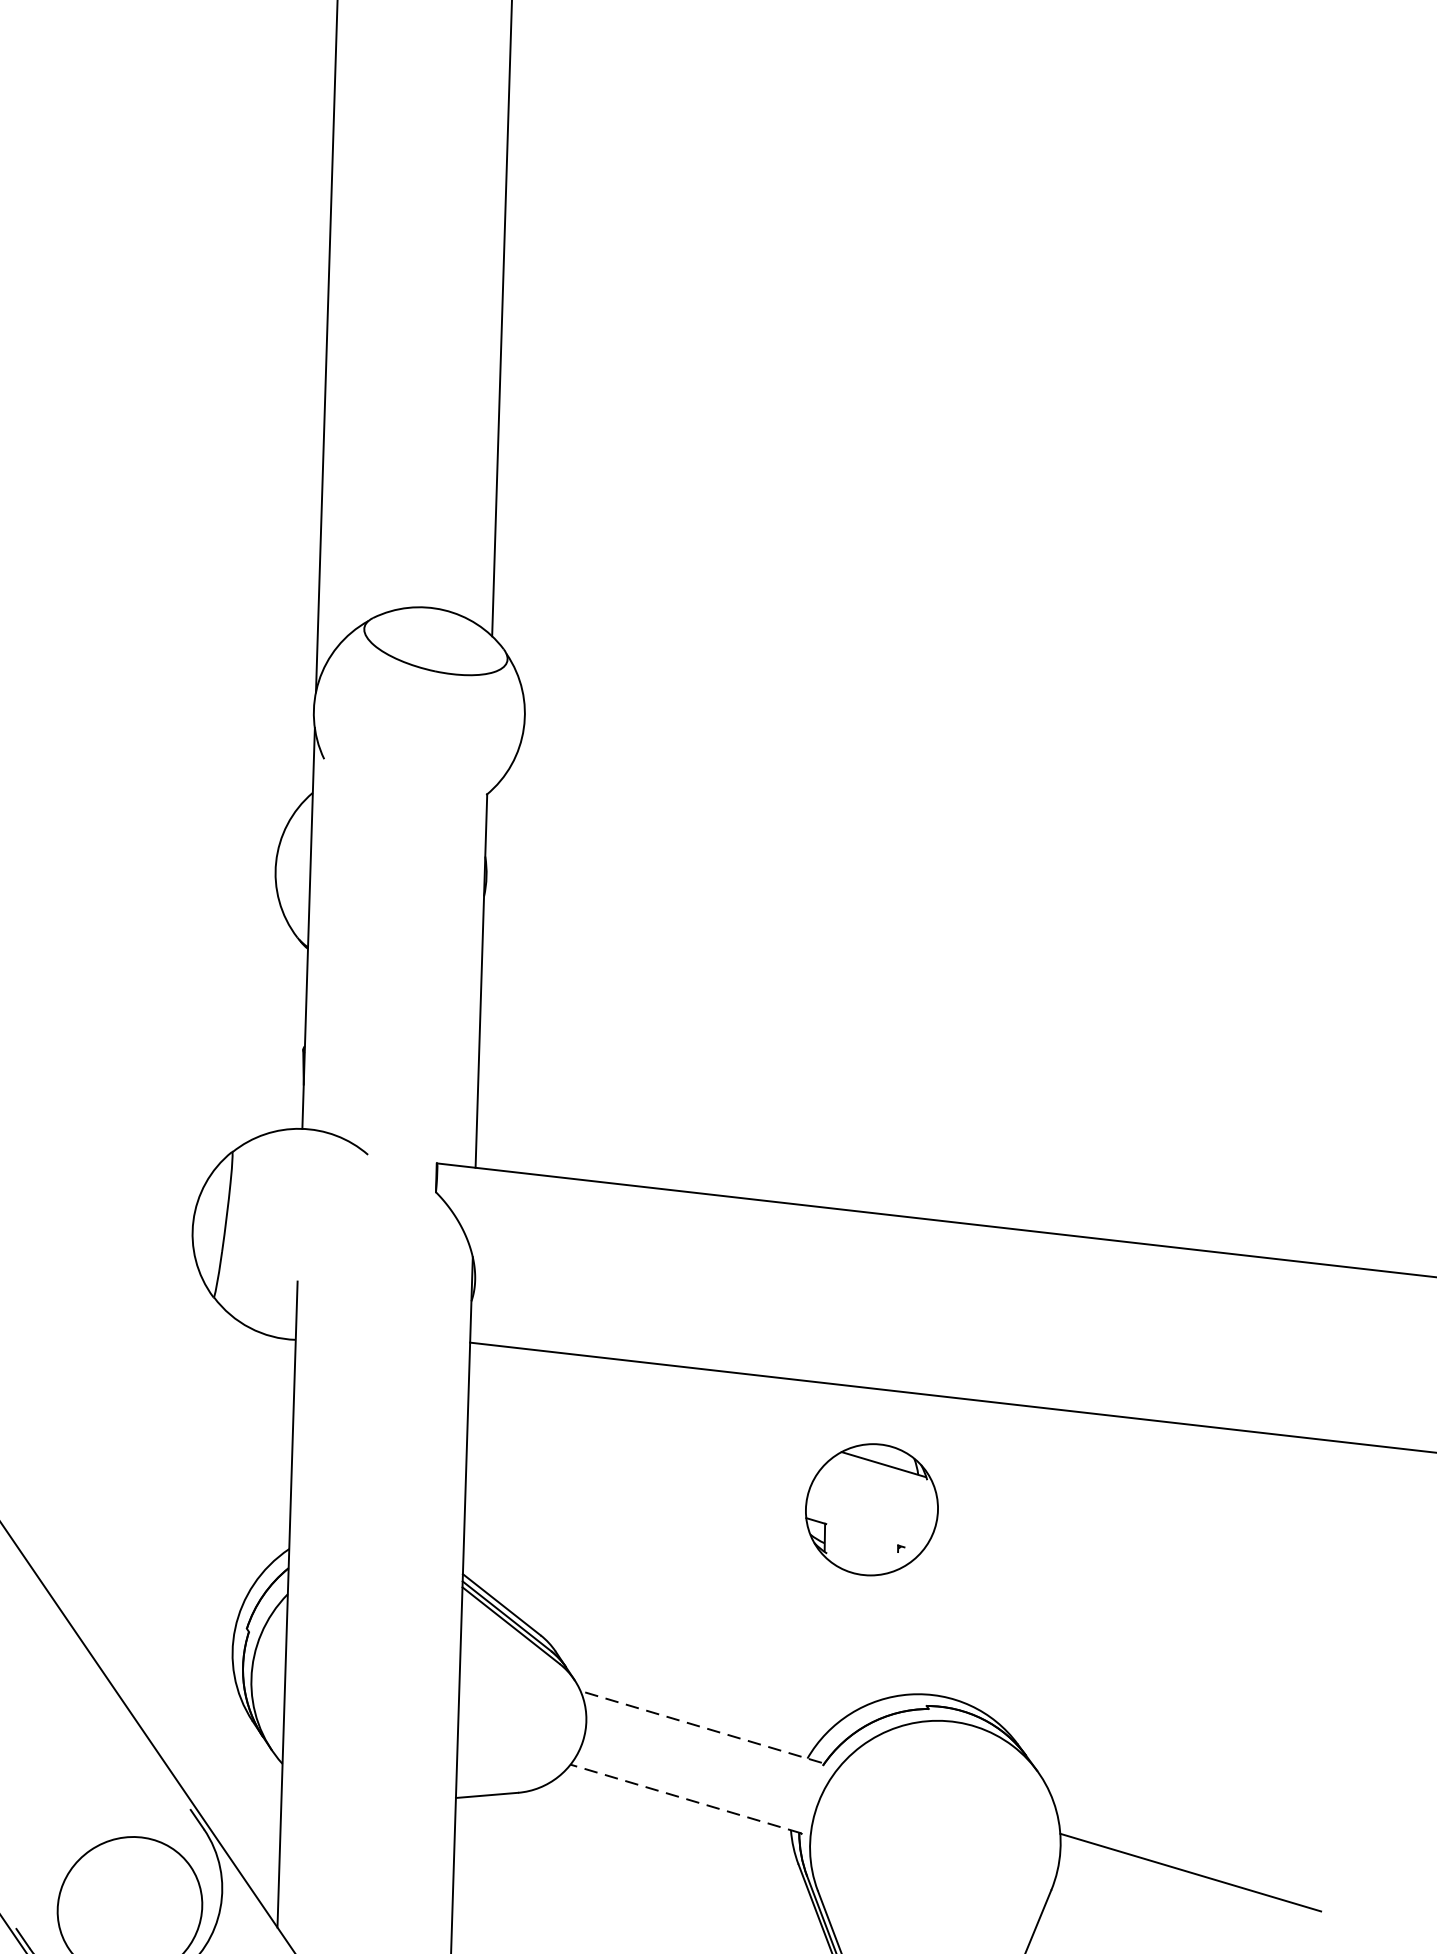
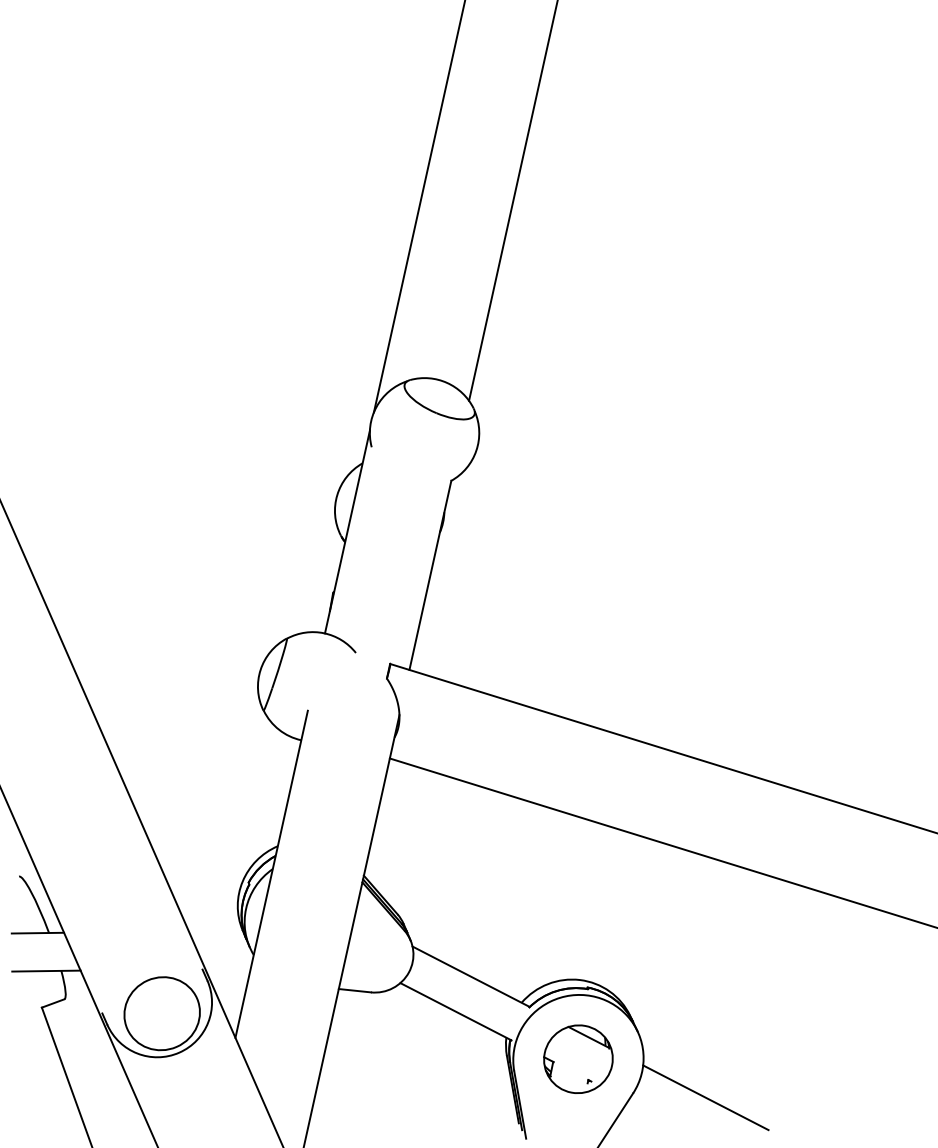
part: (871, 1508) -> (578, 1058), moved
line: (701, 1727) -> (470, 976), dashed -> solid
line: (685, 1798) -> (455, 1011), dashed -> solid

